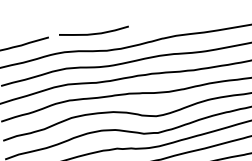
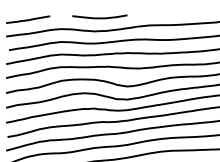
curve: (93, 33) -> (99, 17), moved

